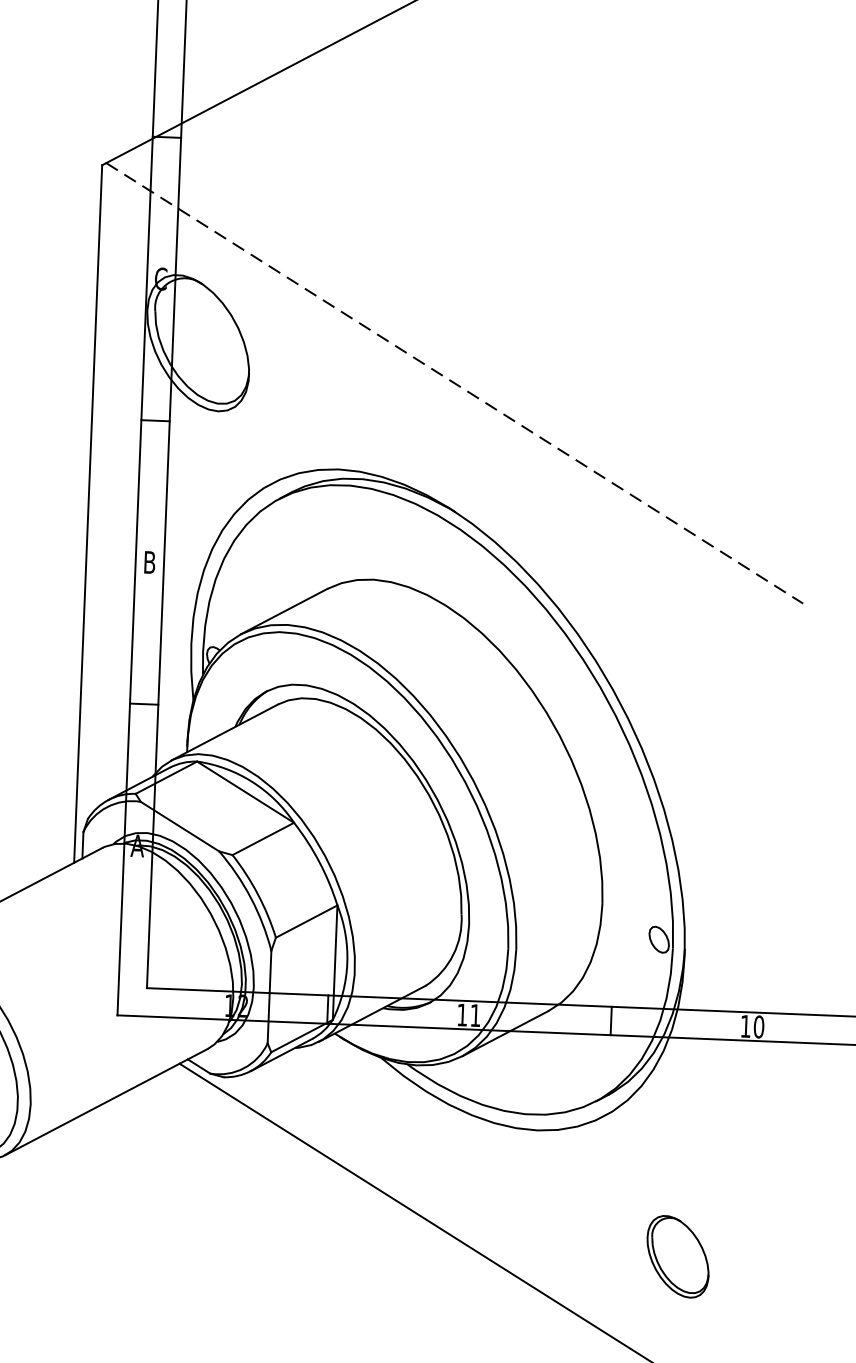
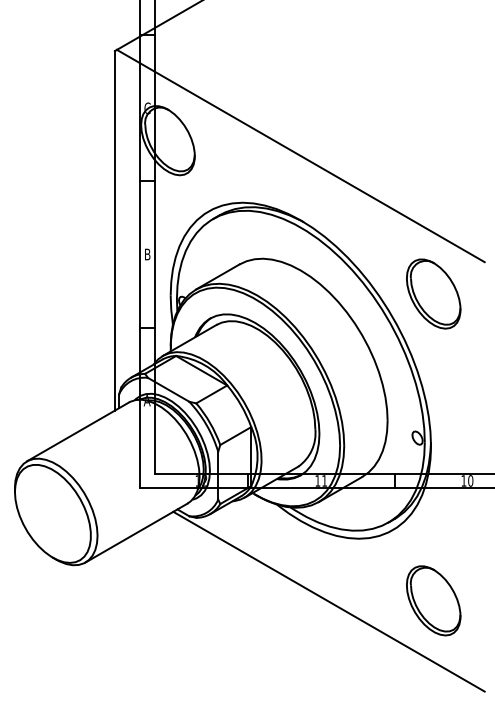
line: (455, 384) -> (301, 156), dashed -> solid
part: (701, 660) -> (433, 293), added
part: (677, 1256) -> (433, 600), size x1.67

